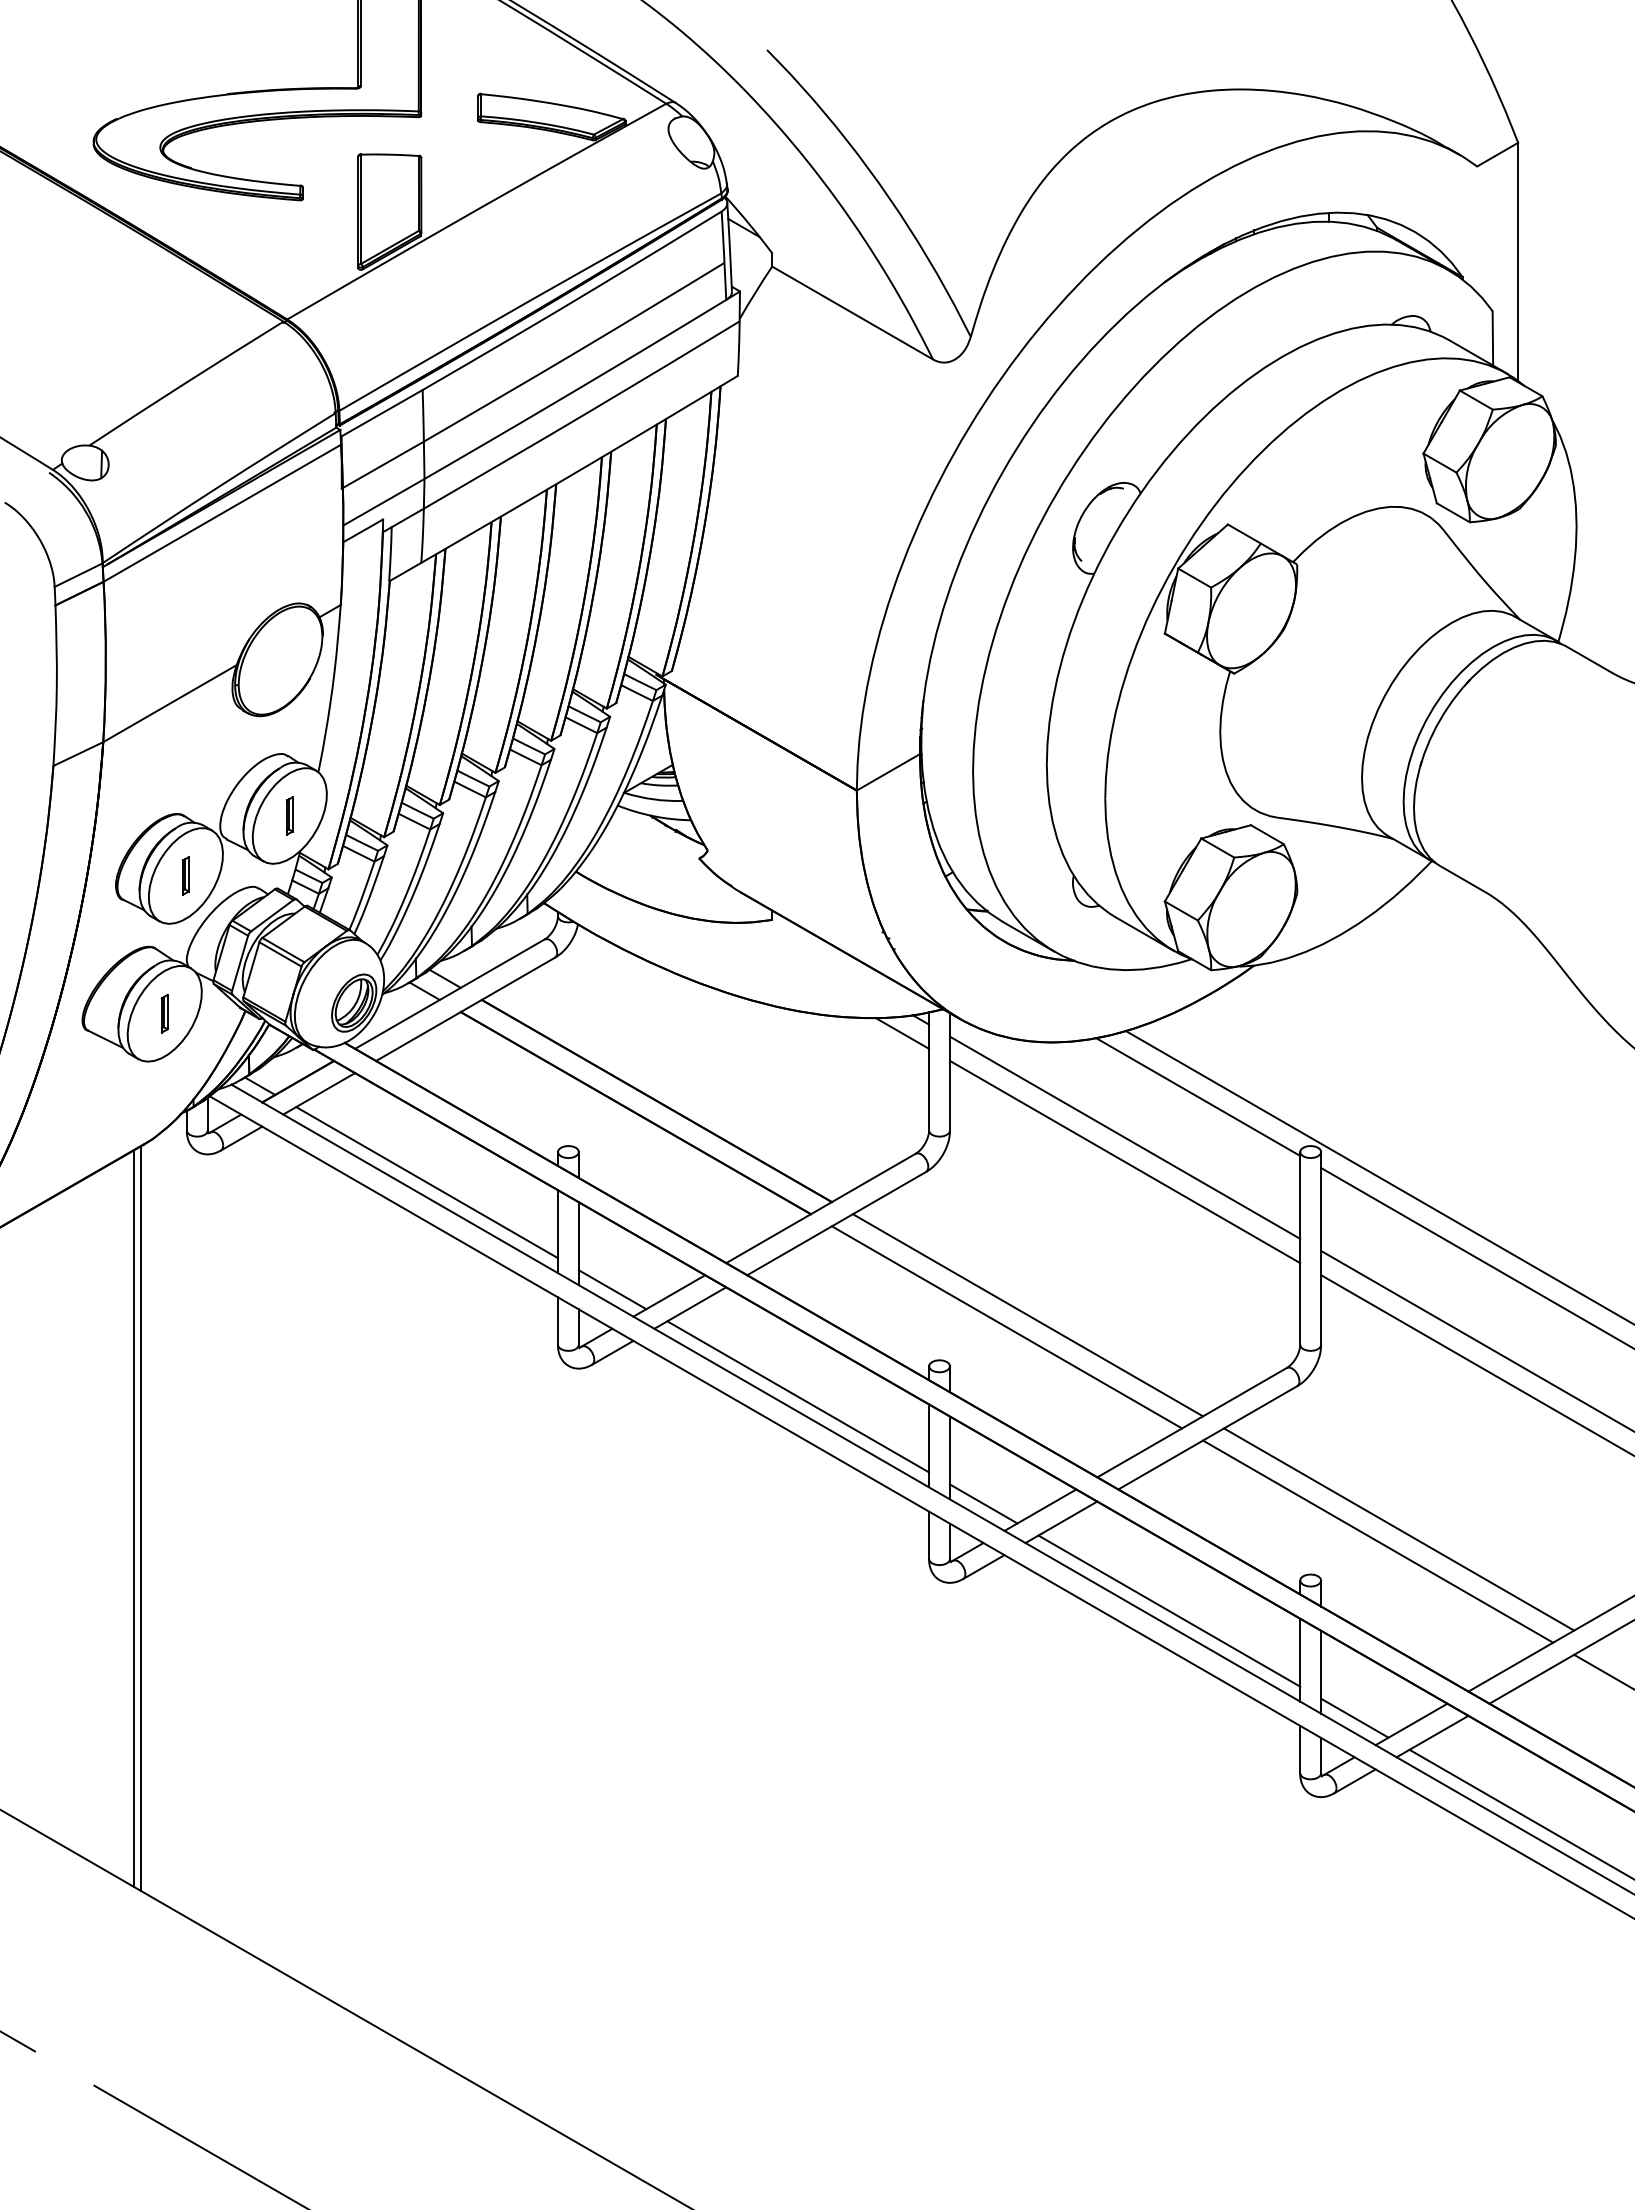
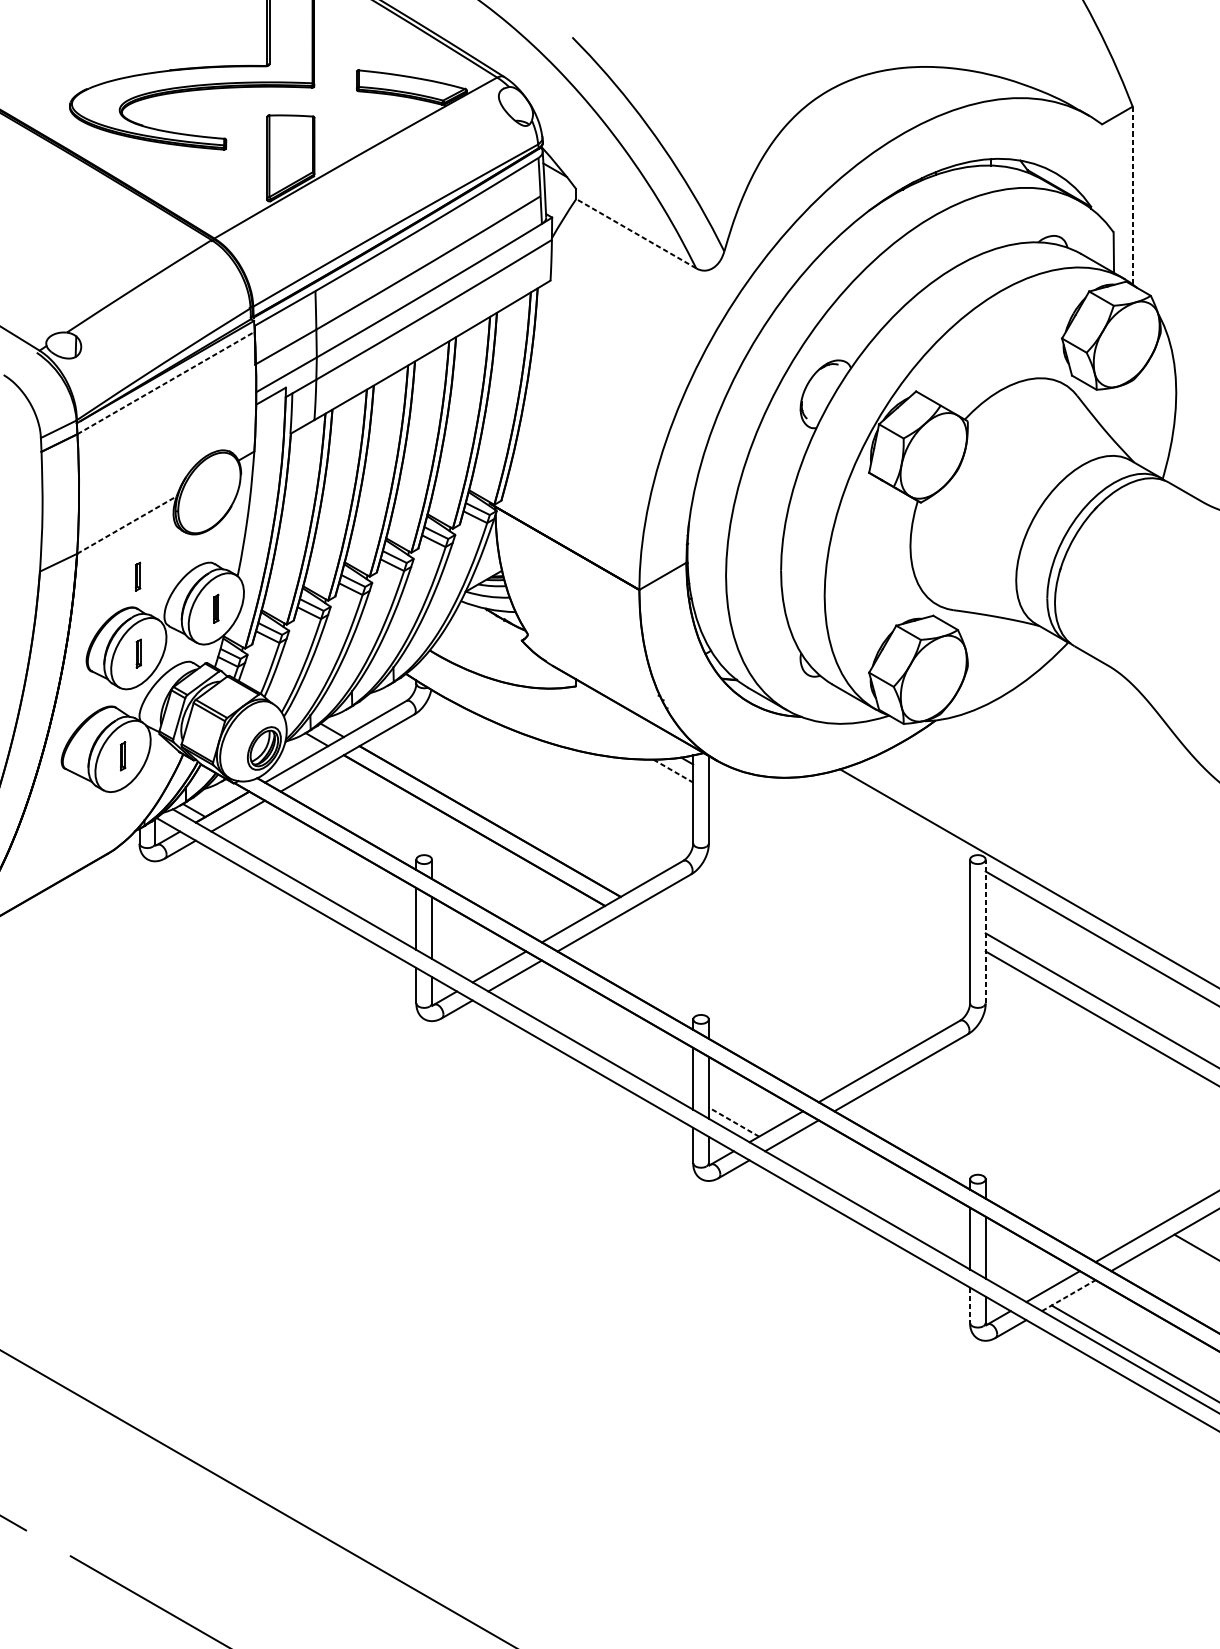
line: (1518, 261) -> (1132, 195), solid -> dashed
line: (852, 313) -> (636, 234), solid -> dashed
line: (222, 513) -> (166, 383), solid -> dashed
line: (170, 703) -> (127, 524), solid -> dashed
part: (184, 772) -> (137, 576), added
line: (902, 1033) -> (673, 771), solid -> dashed
line: (1198, 1096) -> (894, 818), removed
line: (1125, 1137) -> (839, 848), removed
line: (1125, 1161) -> (839, 866), removed
line: (426, 1182) -> (318, 882), removed
line: (1321, 1247) -> (985, 930), solid -> dashed
line: (612, 1289) -> (457, 962), removed
line: (1027, 1315) -> (766, 981), removed
line: (1006, 1327) -> (750, 990), removed
line: (798, 1396) -> (595, 1041), removed
line: (983, 1503) -> (733, 1121), solid -> dashed
line: (134, 1518) -> (100, 1132), removed
line: (141, 1518) -> (105, 1132), removed
line: (1399, 1529) -> (1044, 1141), removed
line: (1378, 1541) -> (1028, 1150), removed
line: (1169, 1610) -> (872, 1201), removed
line: (1354, 1717) -> (1010, 1281), removed
line: (1432, 1736) -> (1068, 1295), solid -> dashed
line: (1300, 1749) -> (970, 1305), solid -> dashed

